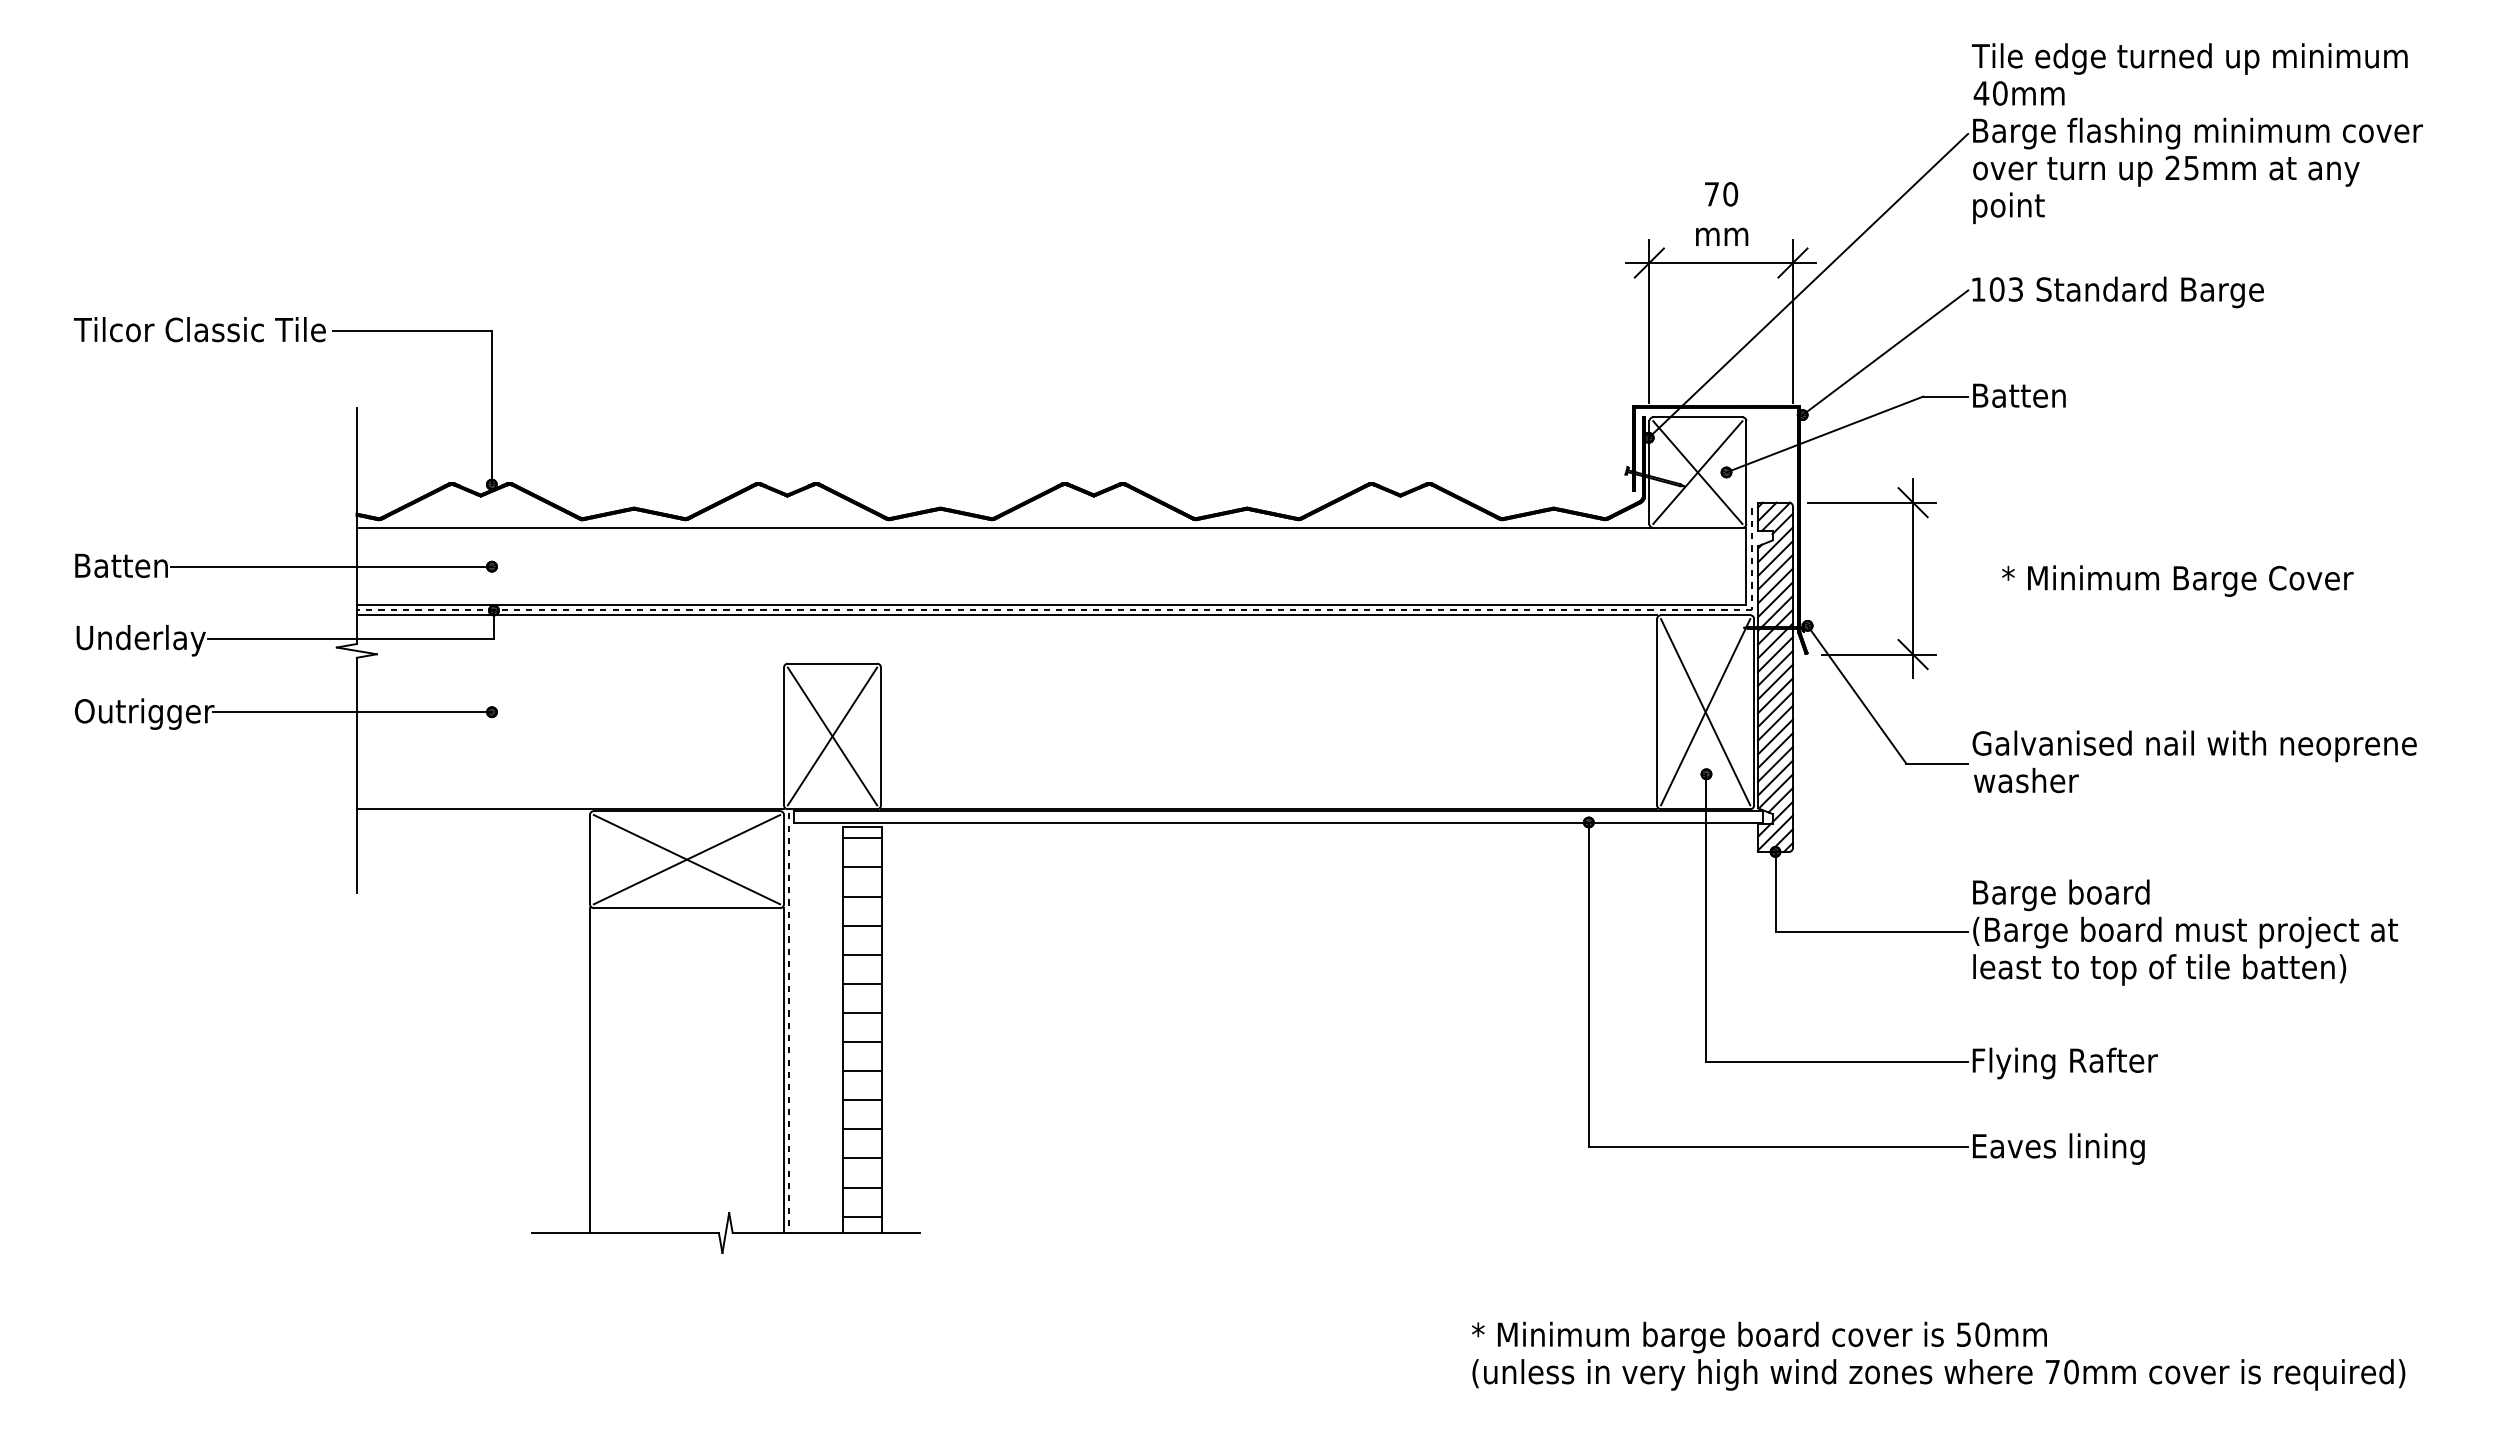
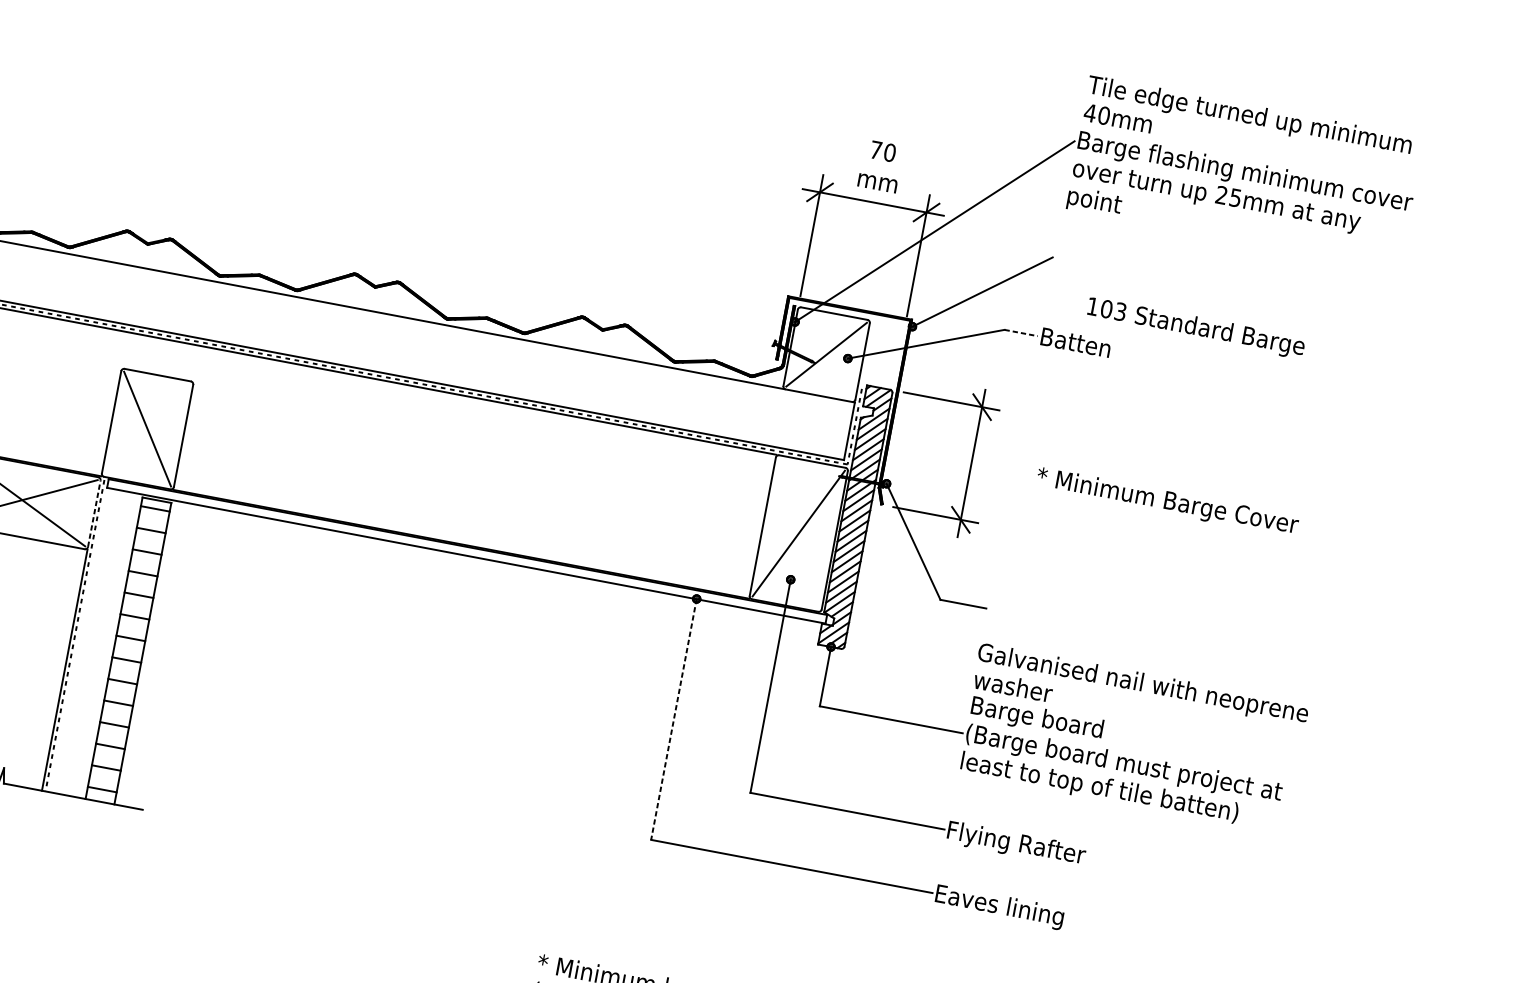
text: (2117, 292) -> (1195, 328), moved
line: (1946, 396) -> (1021, 333), solid -> dashed
line: (1697, 472) -> (826, 354), removed
line: (1705, 712) -> (798, 533), removed
line: (832, 736) -> (147, 429), removed
text: (2194, 761) -> (1140, 695), moved
line: (784, 859) -> (94, 513), solid -> dashed
line: (1588, 985) -> (673, 719), solid -> dashed

